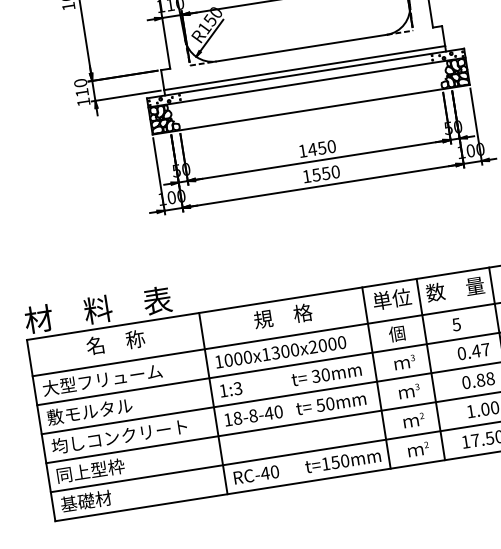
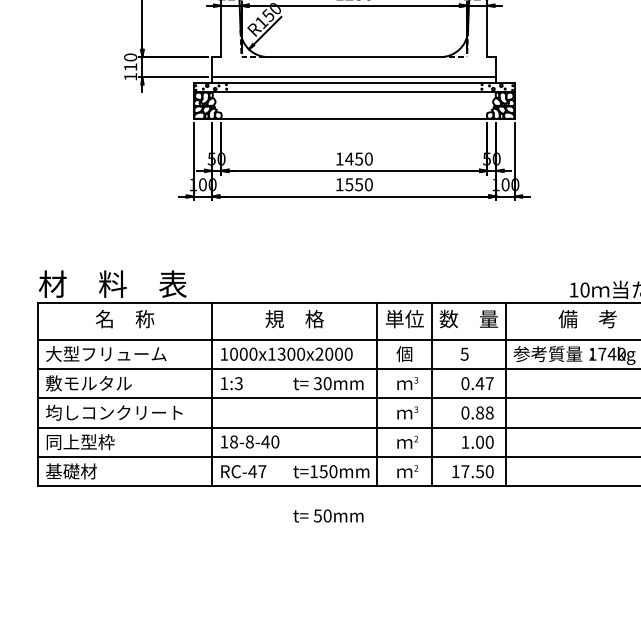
text: (331, 403) -> (328, 515), moved
text: (254, 415) -> (250, 441), moved
text: (275, 471) -> (262, 471), RC-40 -> RC-47

